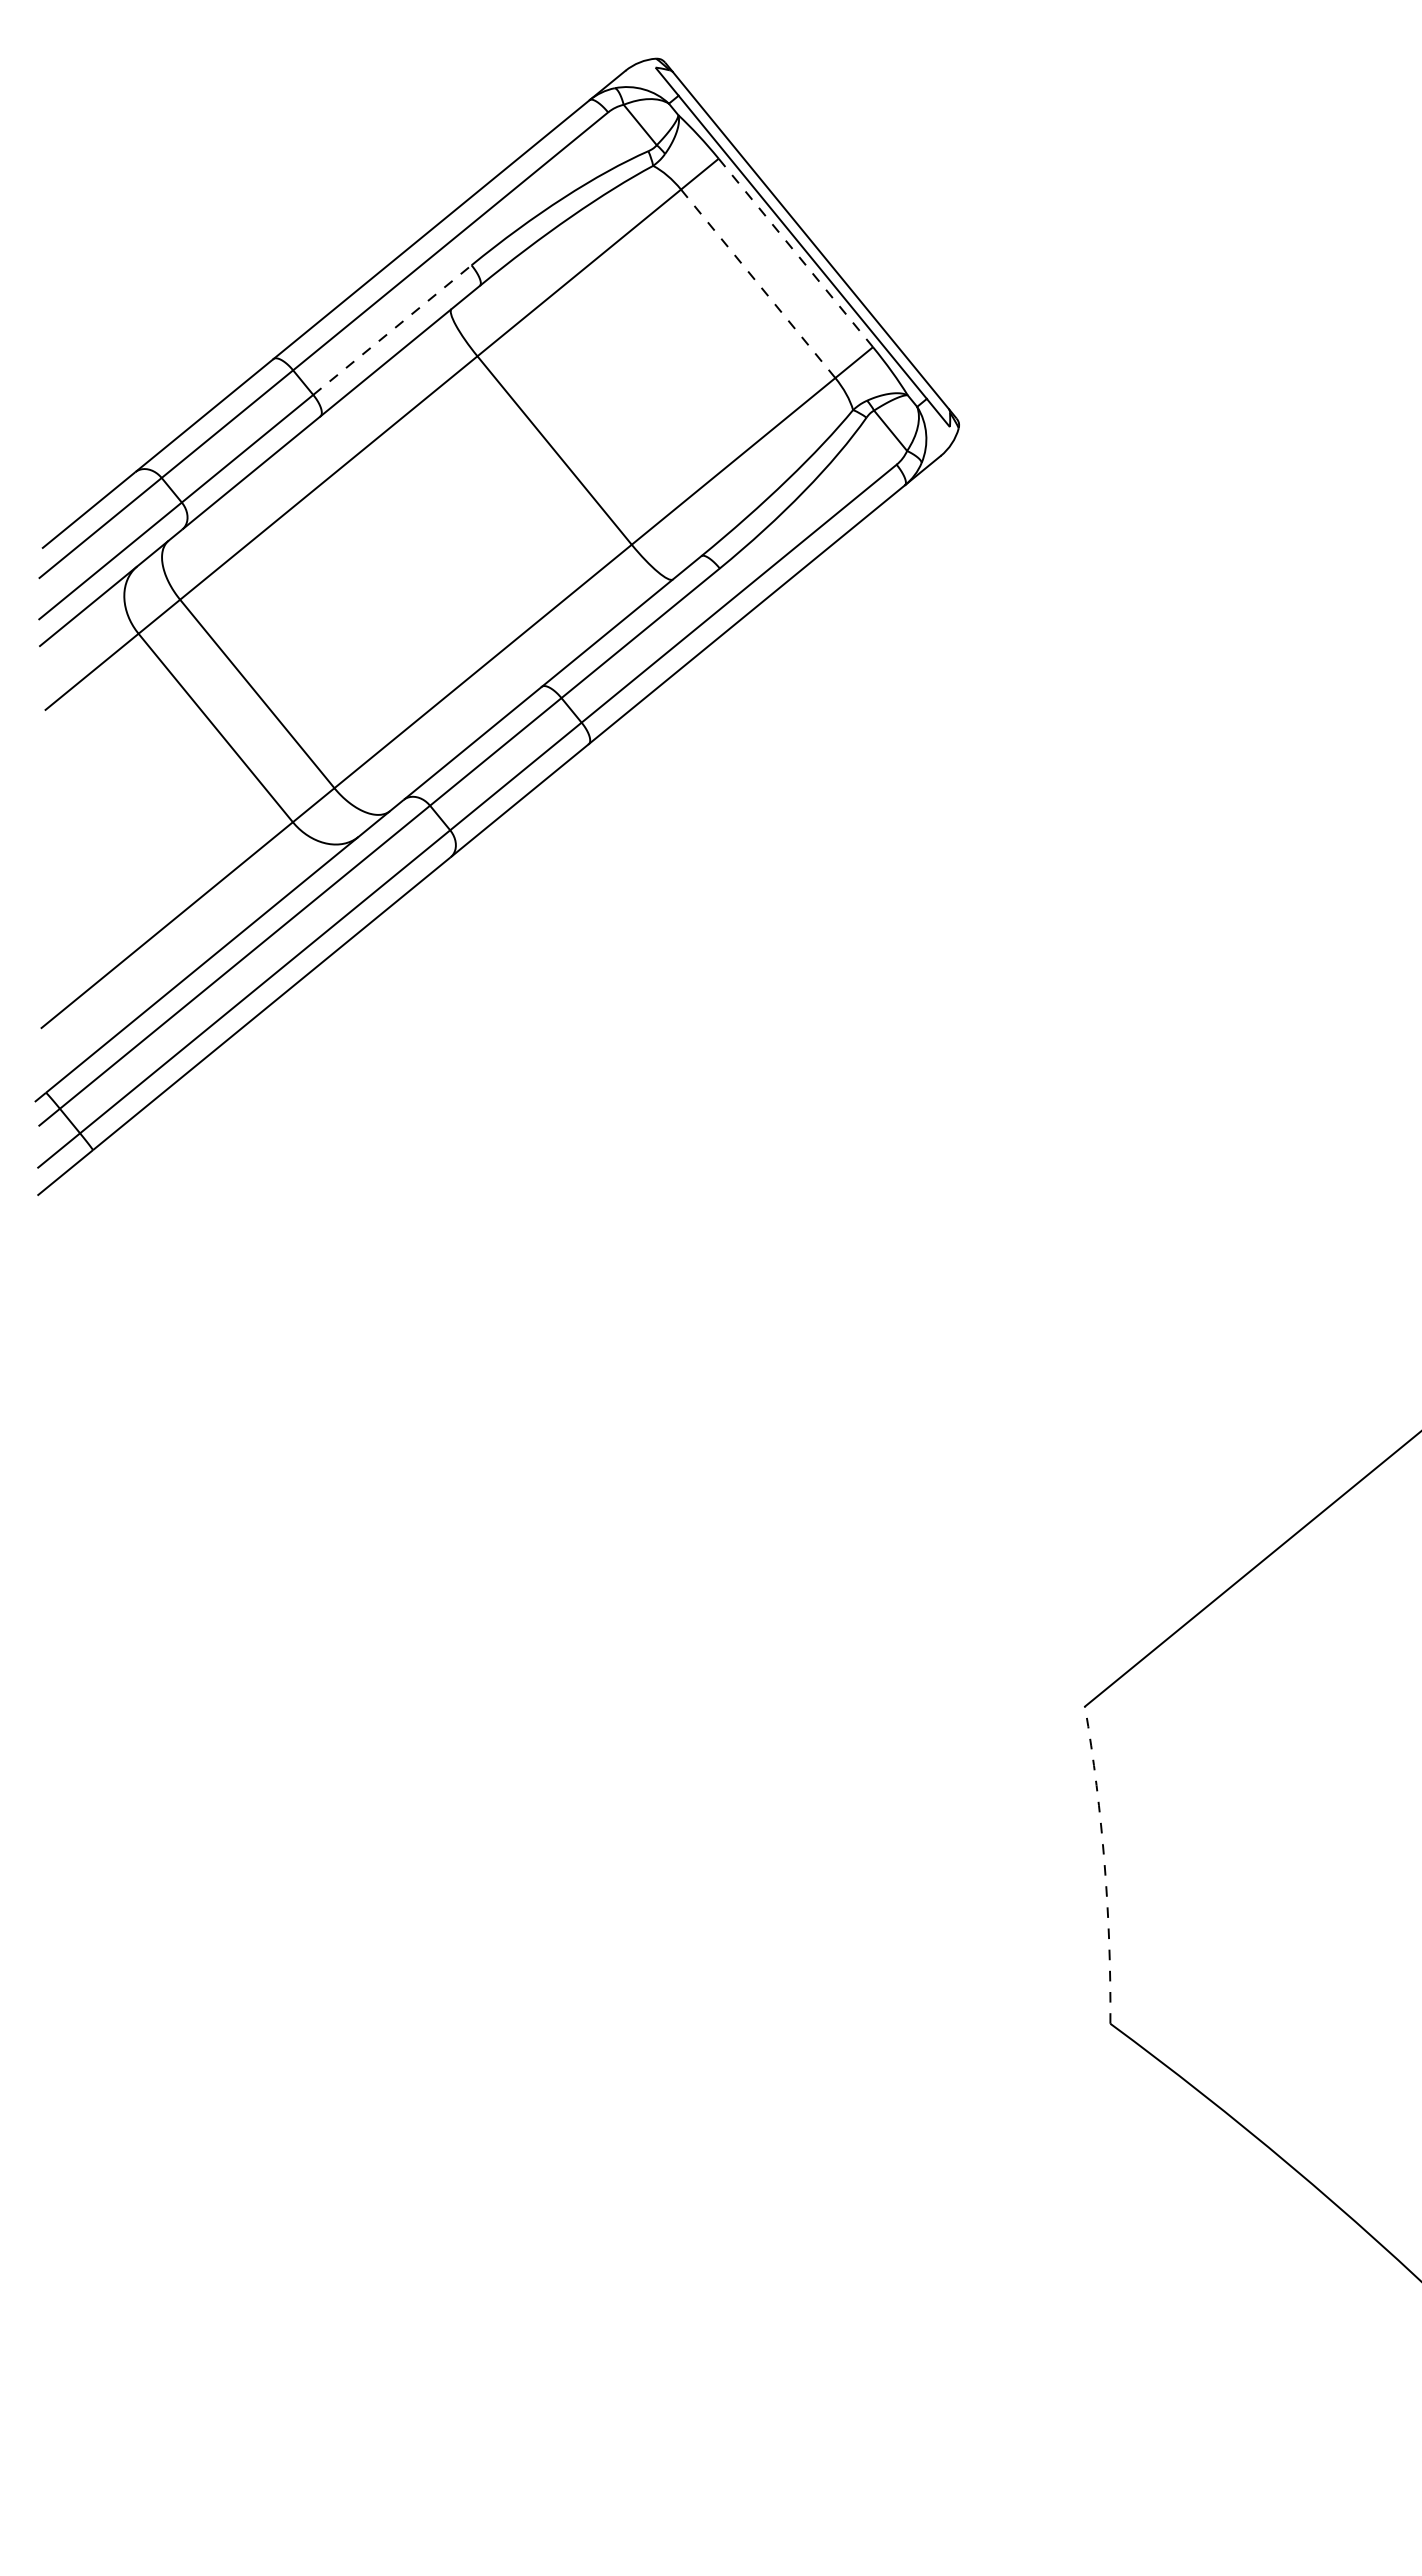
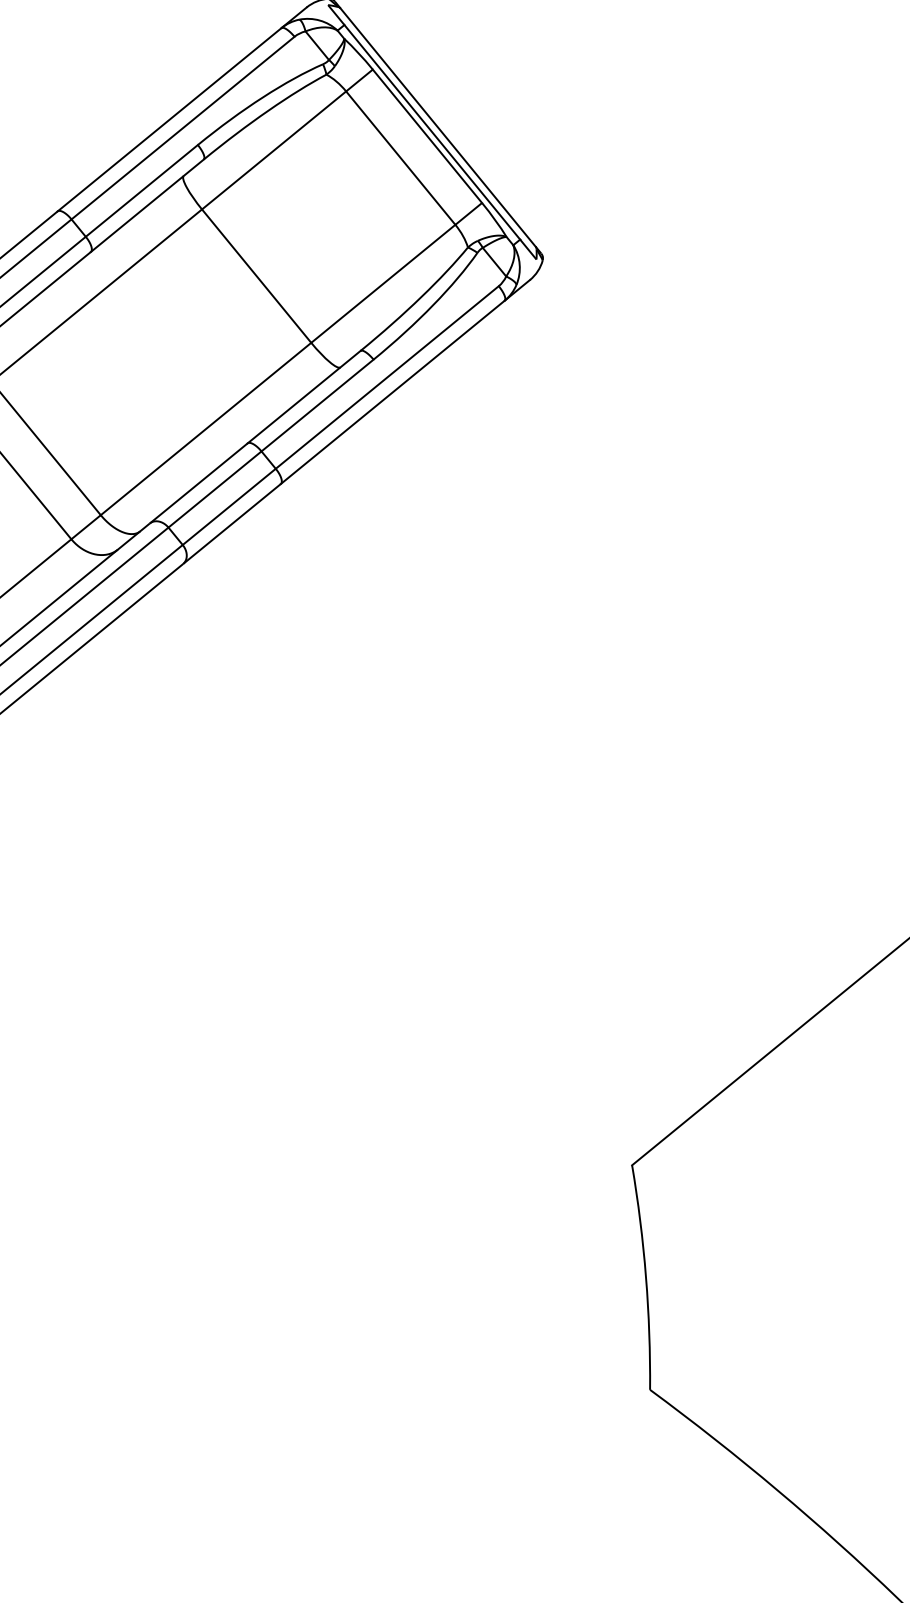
line: (795, 252) -> (427, 135), dashed -> solid
line: (758, 283) -> (400, 157), dashed -> solid
line: (392, 329) -> (141, 190), dashed -> solid
arc: (1104, 1864) -> (645, 1277), dashed -> solid

